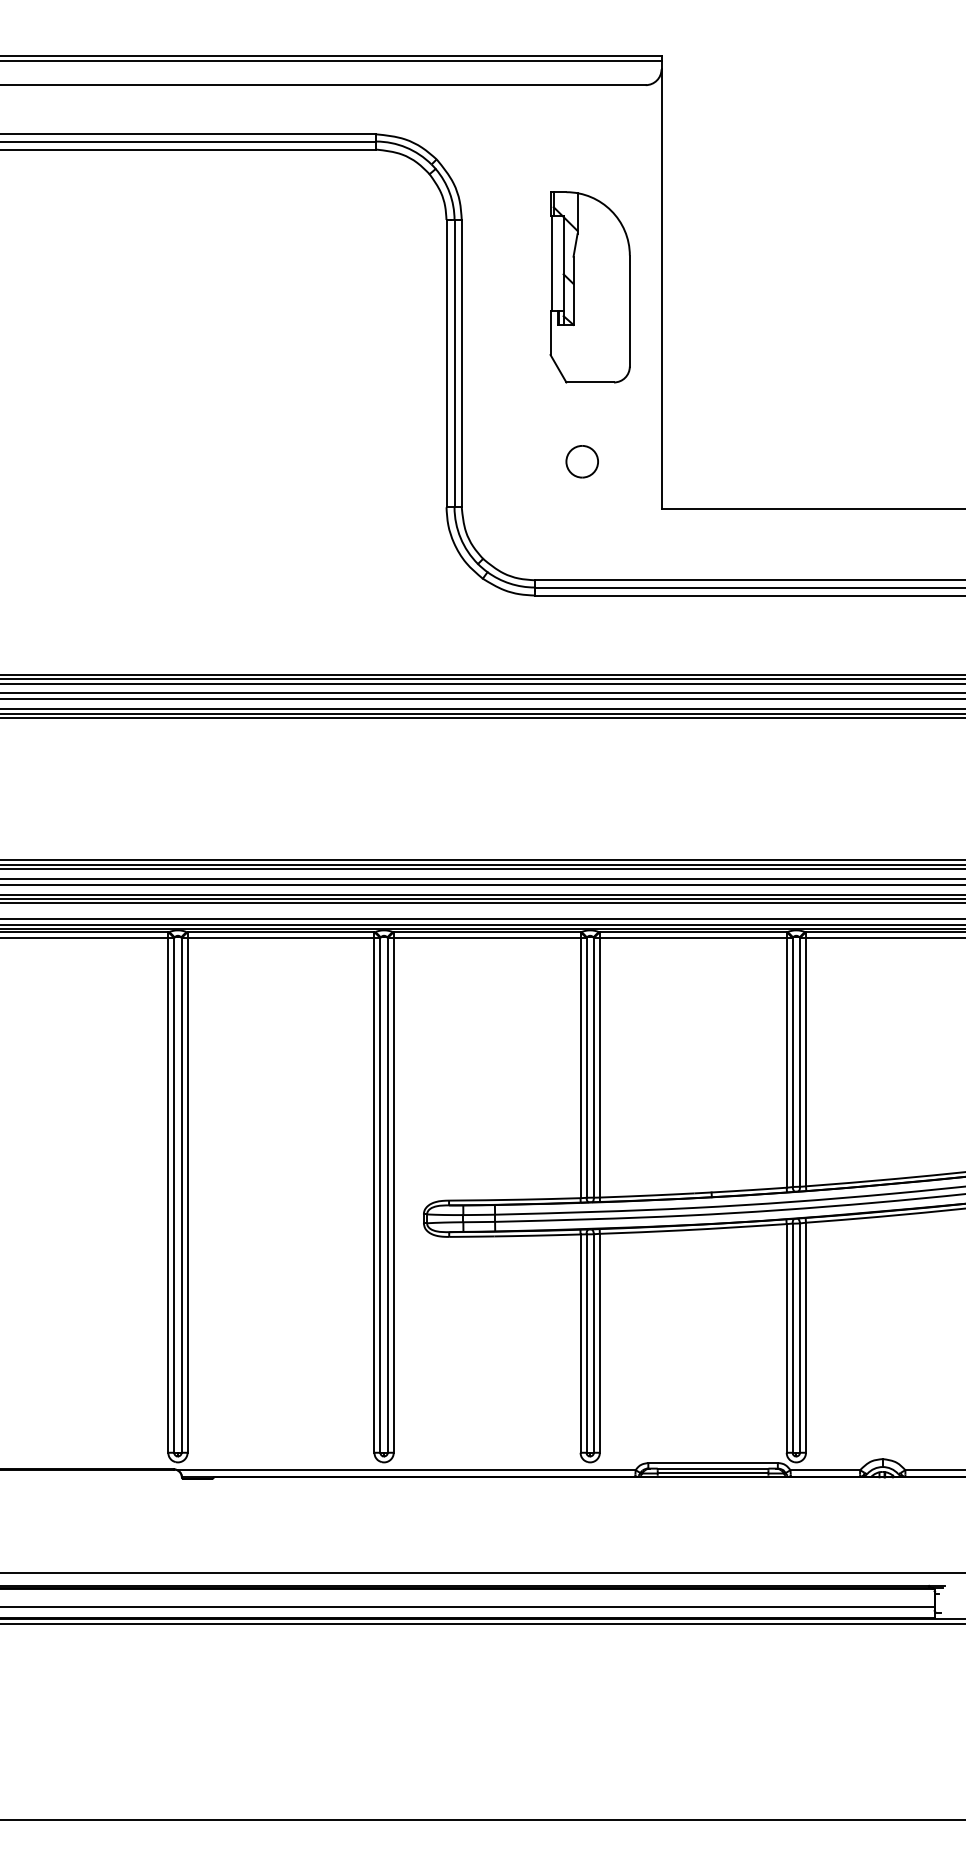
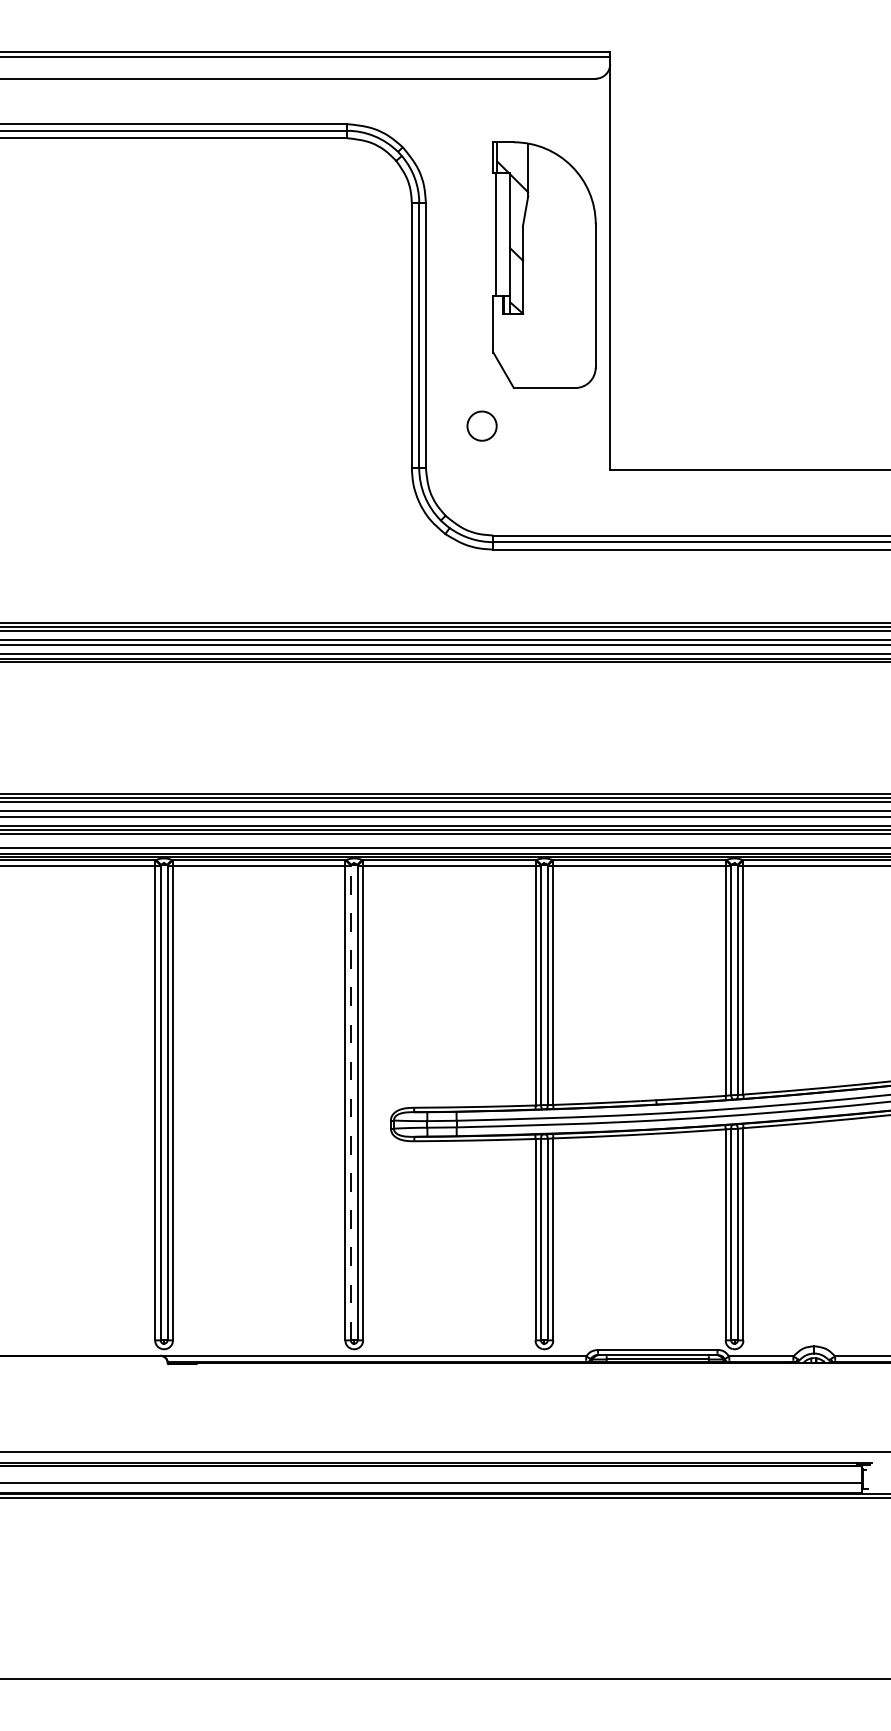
part: (589, 287) -> (543, 265), size x1.4
part: (581, 461) -> (481, 425), moved
line: (380, 1194) -> (350, 1102), solid -> dashed

